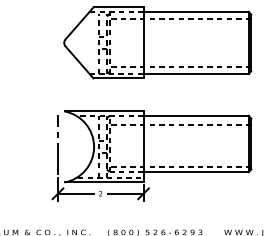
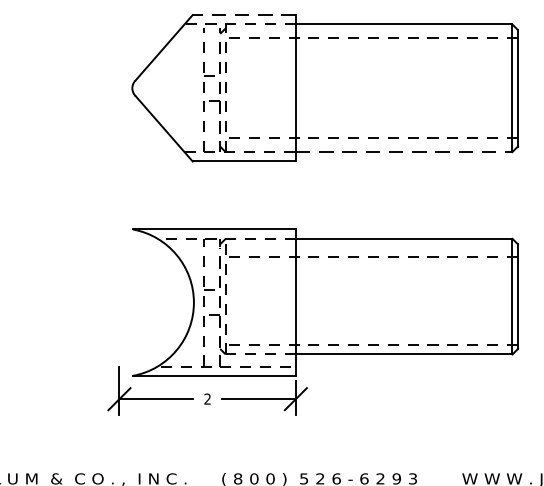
line: (118, 7) -> (244, 15), solid -> dashed
line: (196, 73) -> (404, 151), solid -> dashed
line: (57, 144) -> (118, 297), removed

